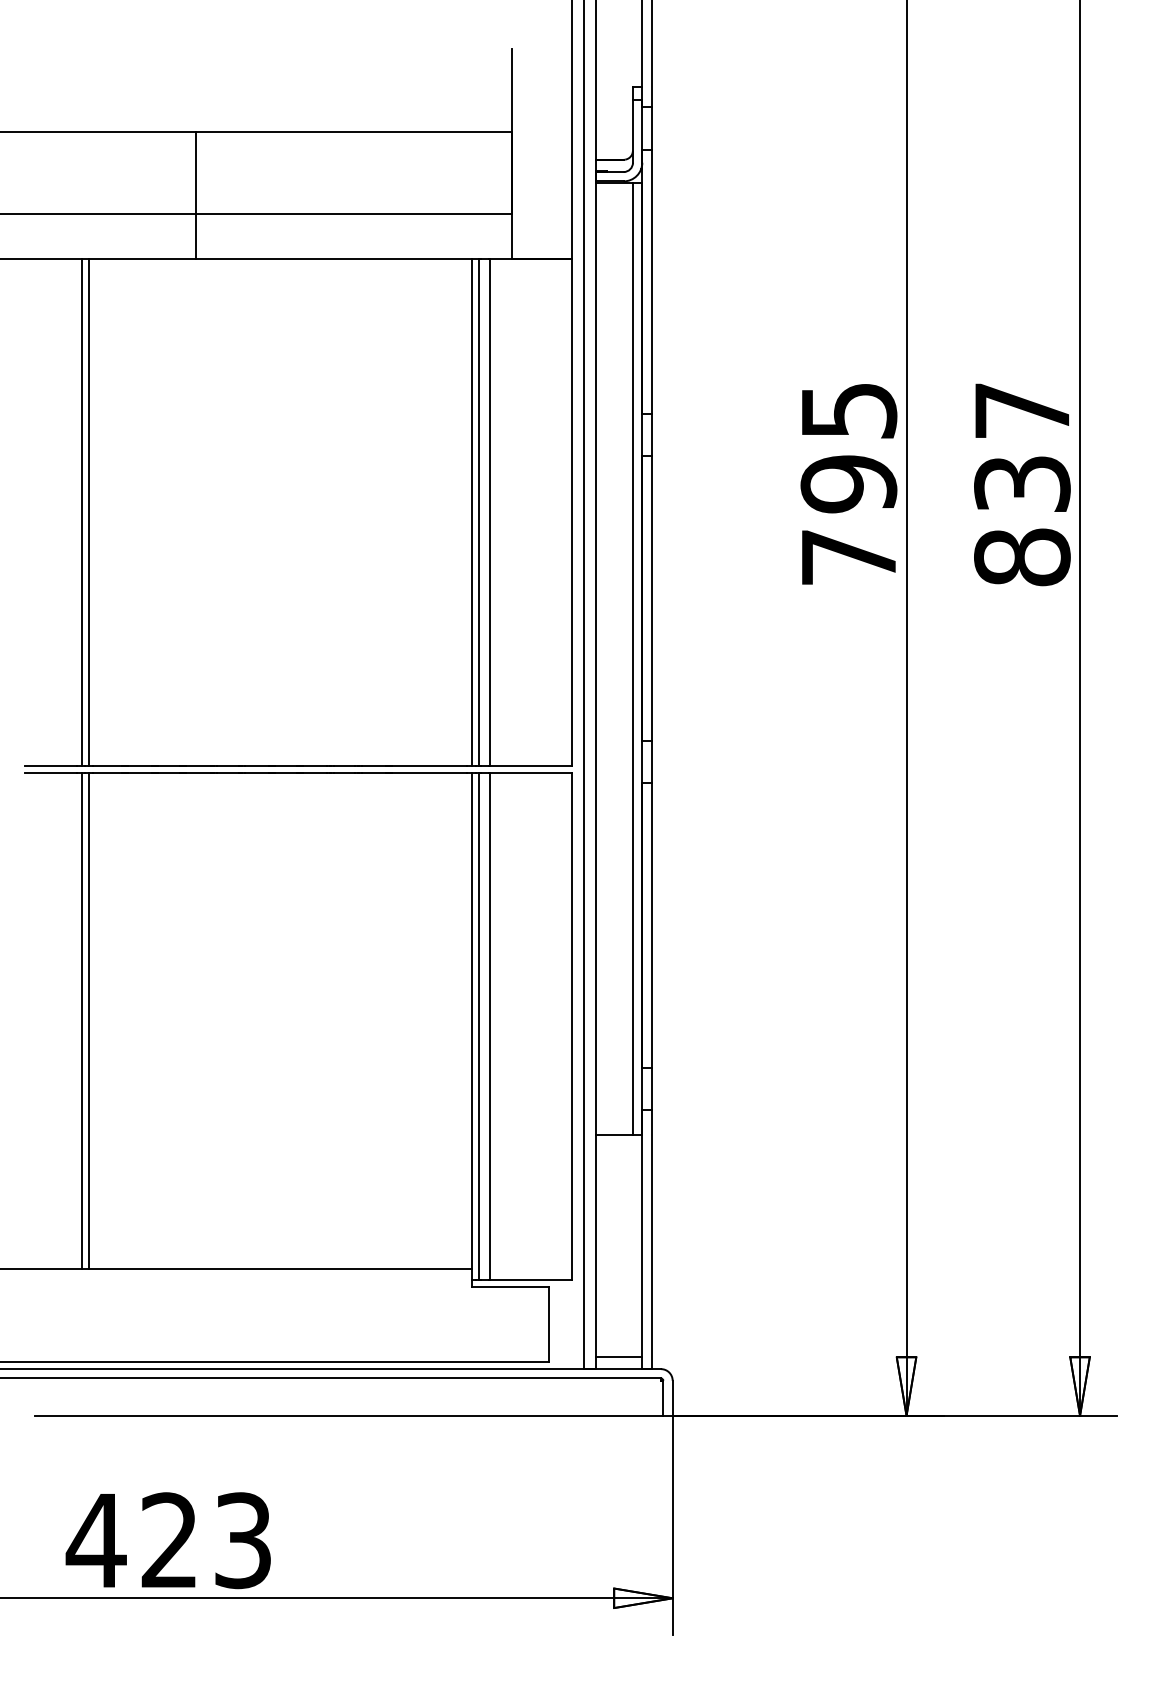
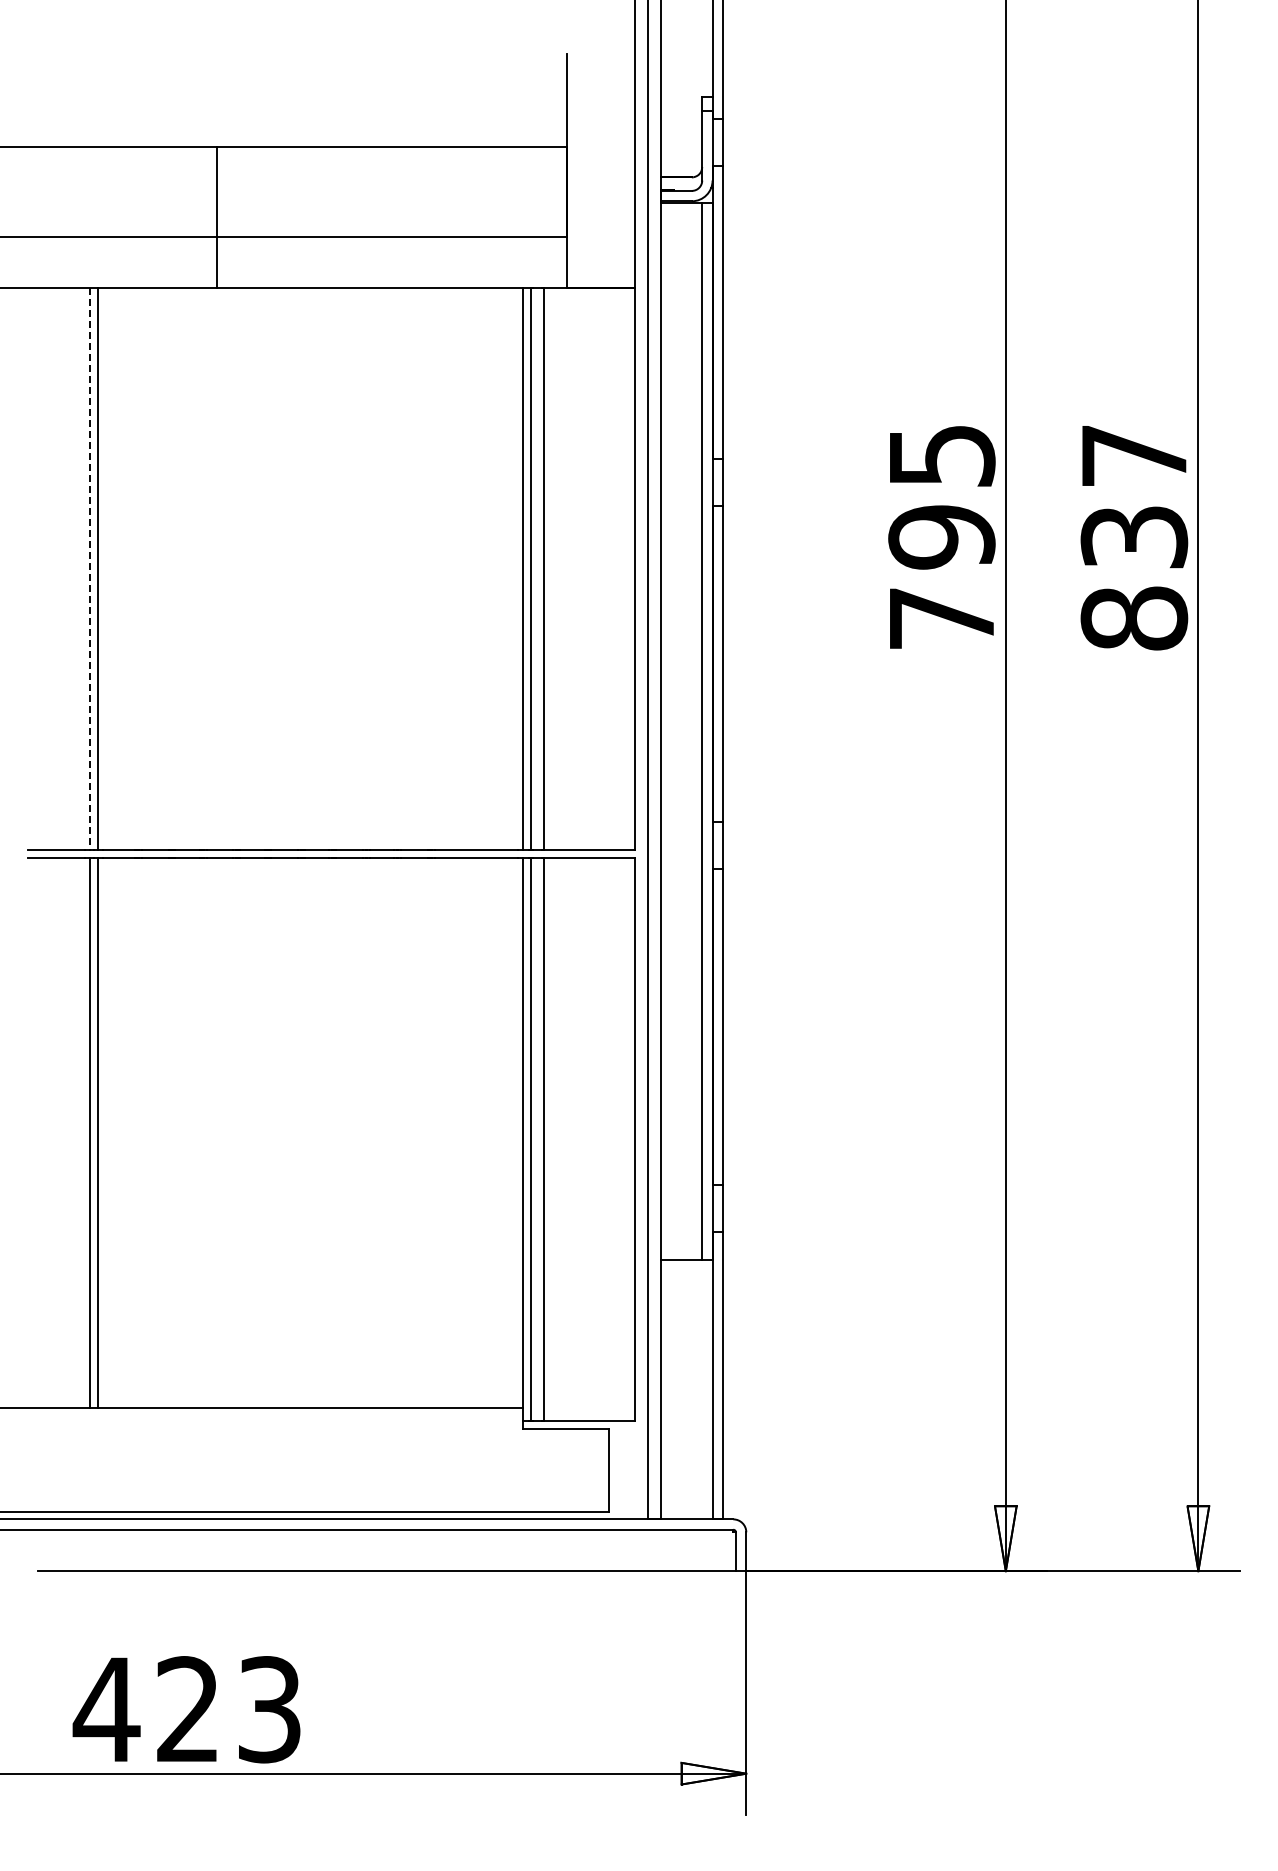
line: (81, 513) -> (90, 569), solid -> dashed
line: (618, 1357) -> (686, 1506), removed

